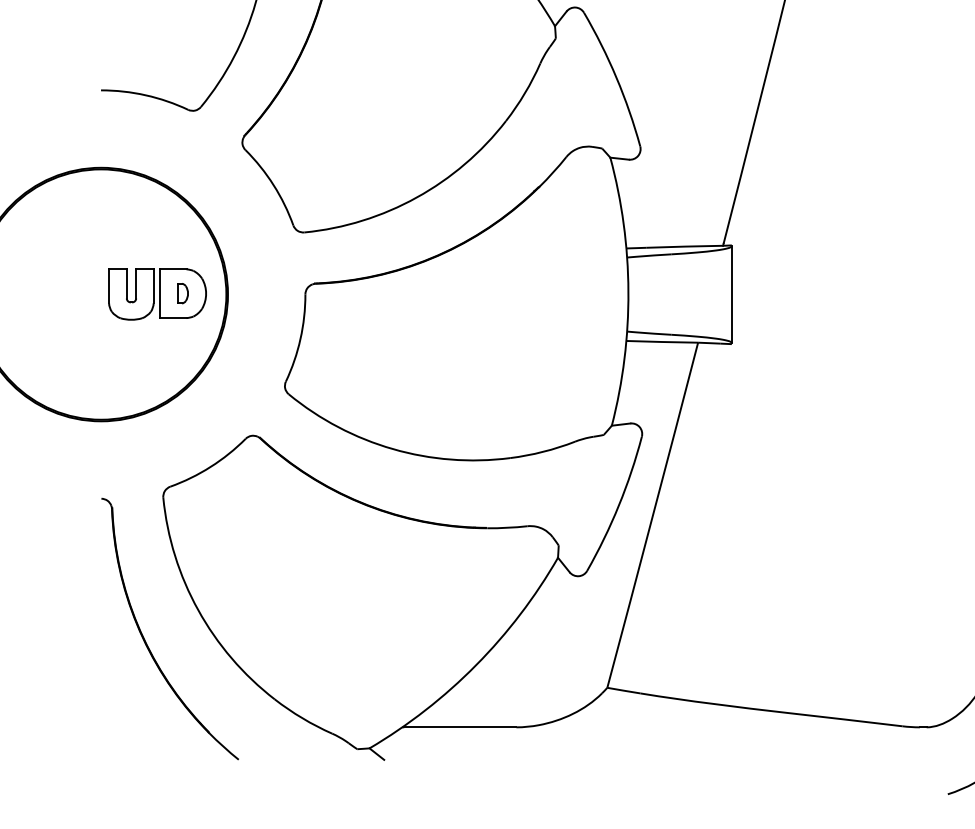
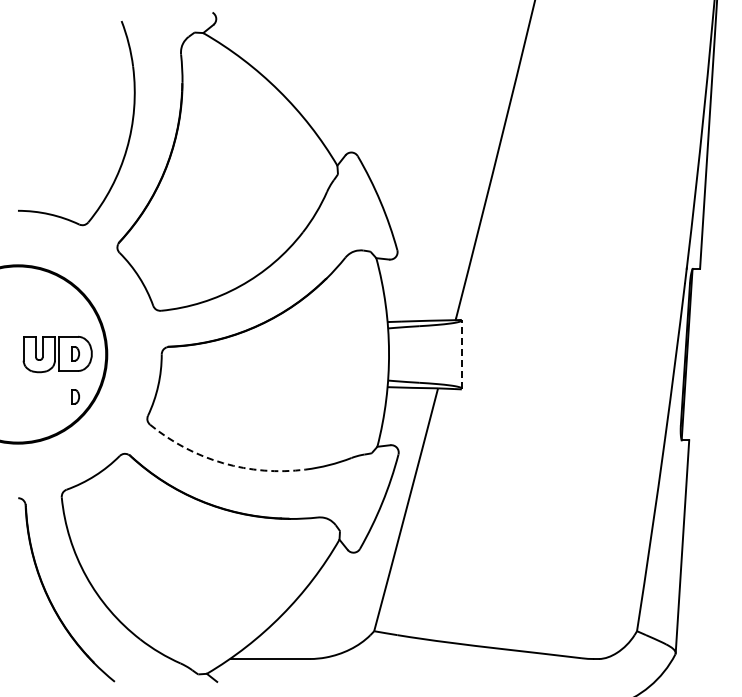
line: (731, 293) -> (461, 353), solid -> dashed
part: (182, 354) -> (75, 396), added
arc: (393, 449) -> (223, 463), solid -> dashed

